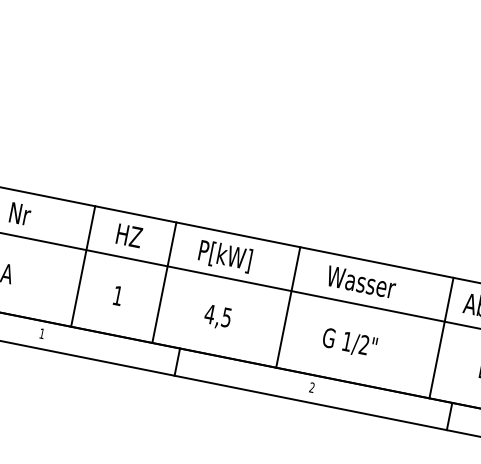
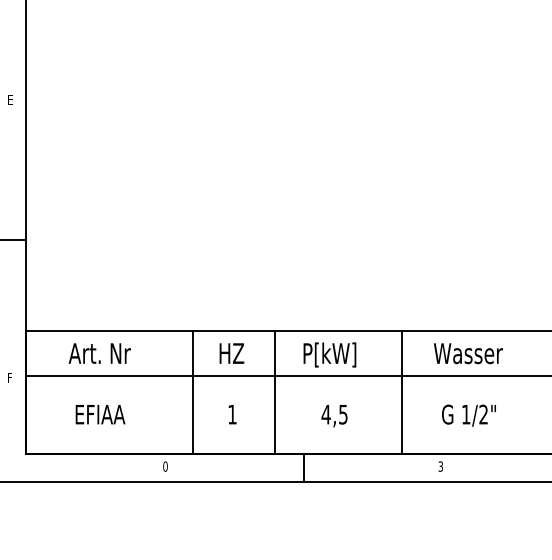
text: (42, 333) -> (165, 466), 1 -> 0
text: (311, 387) -> (440, 466), 2 -> 3

